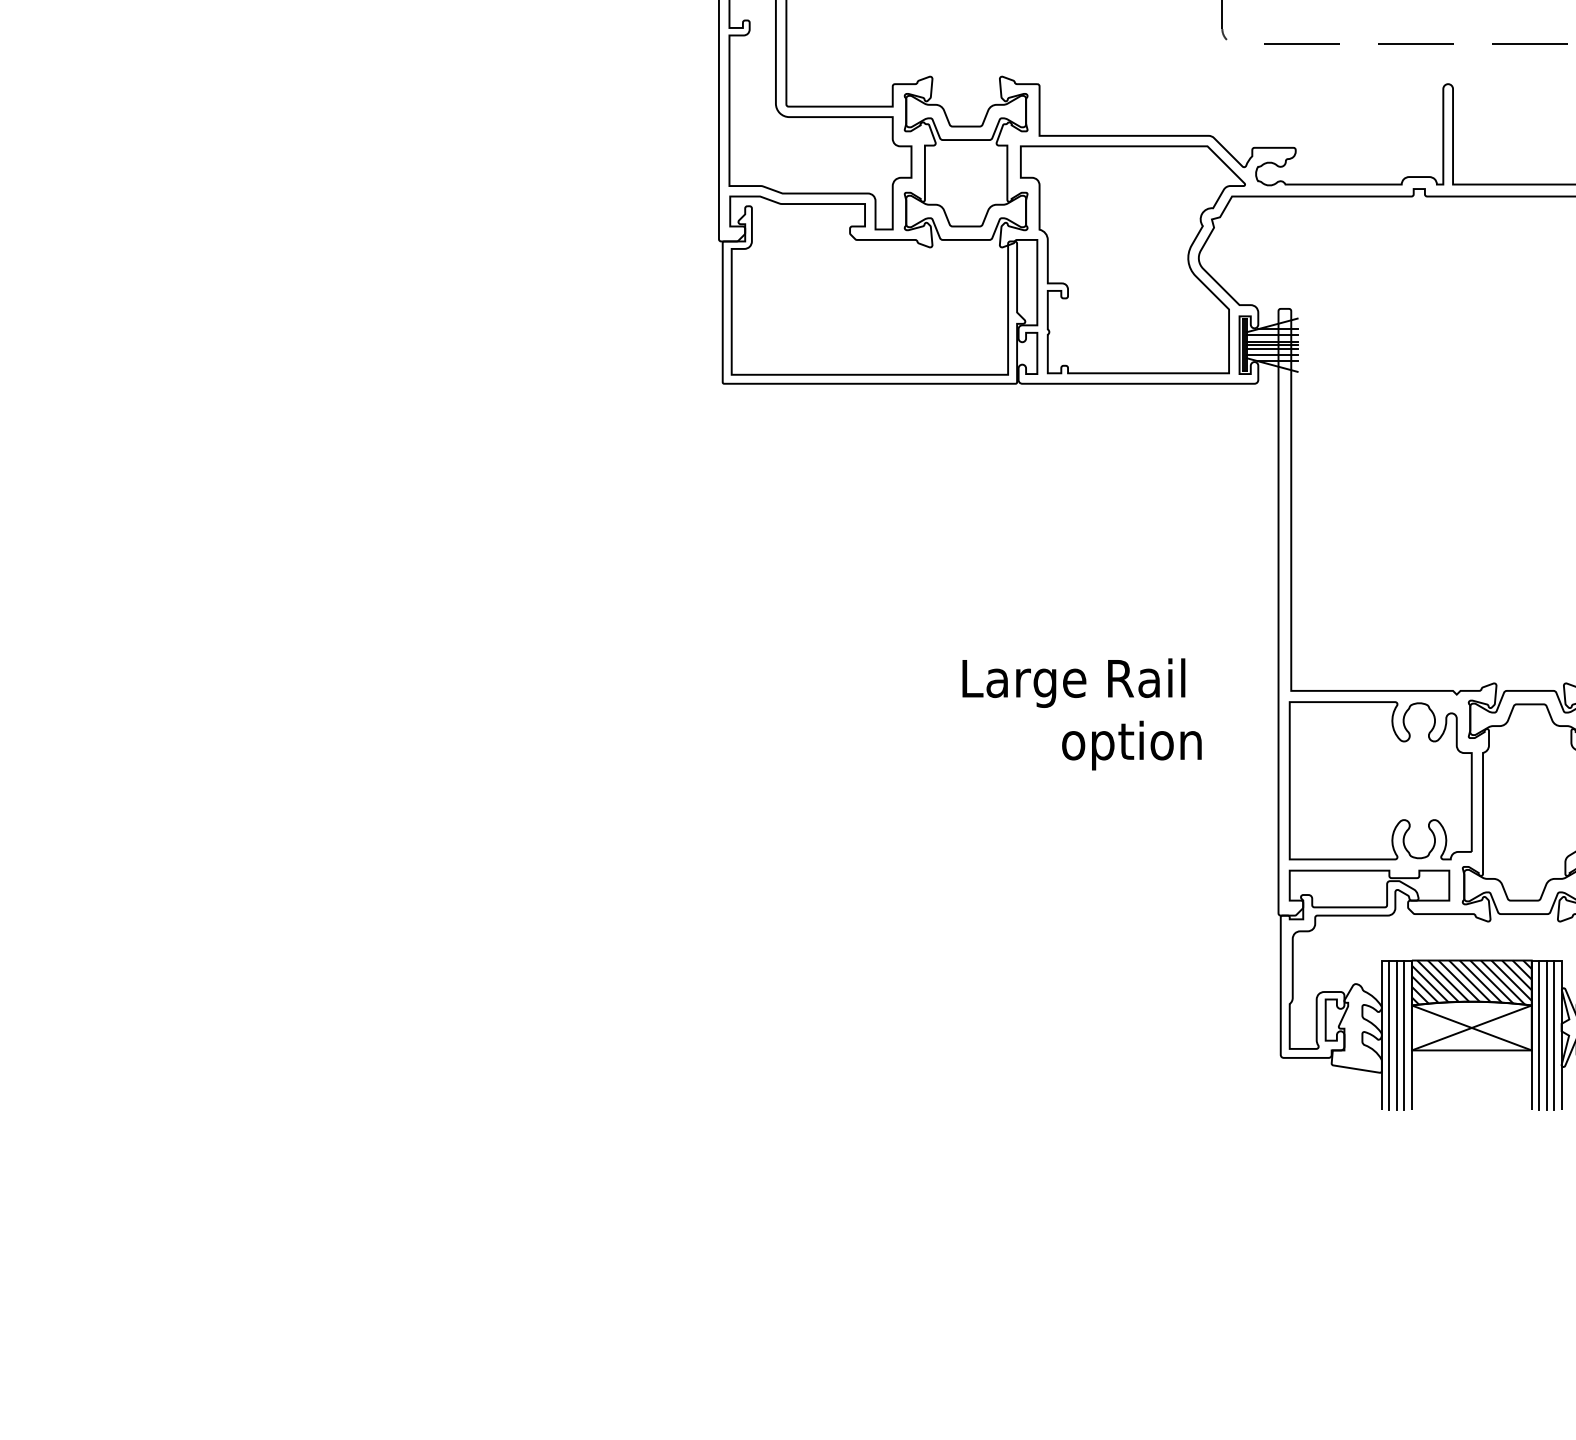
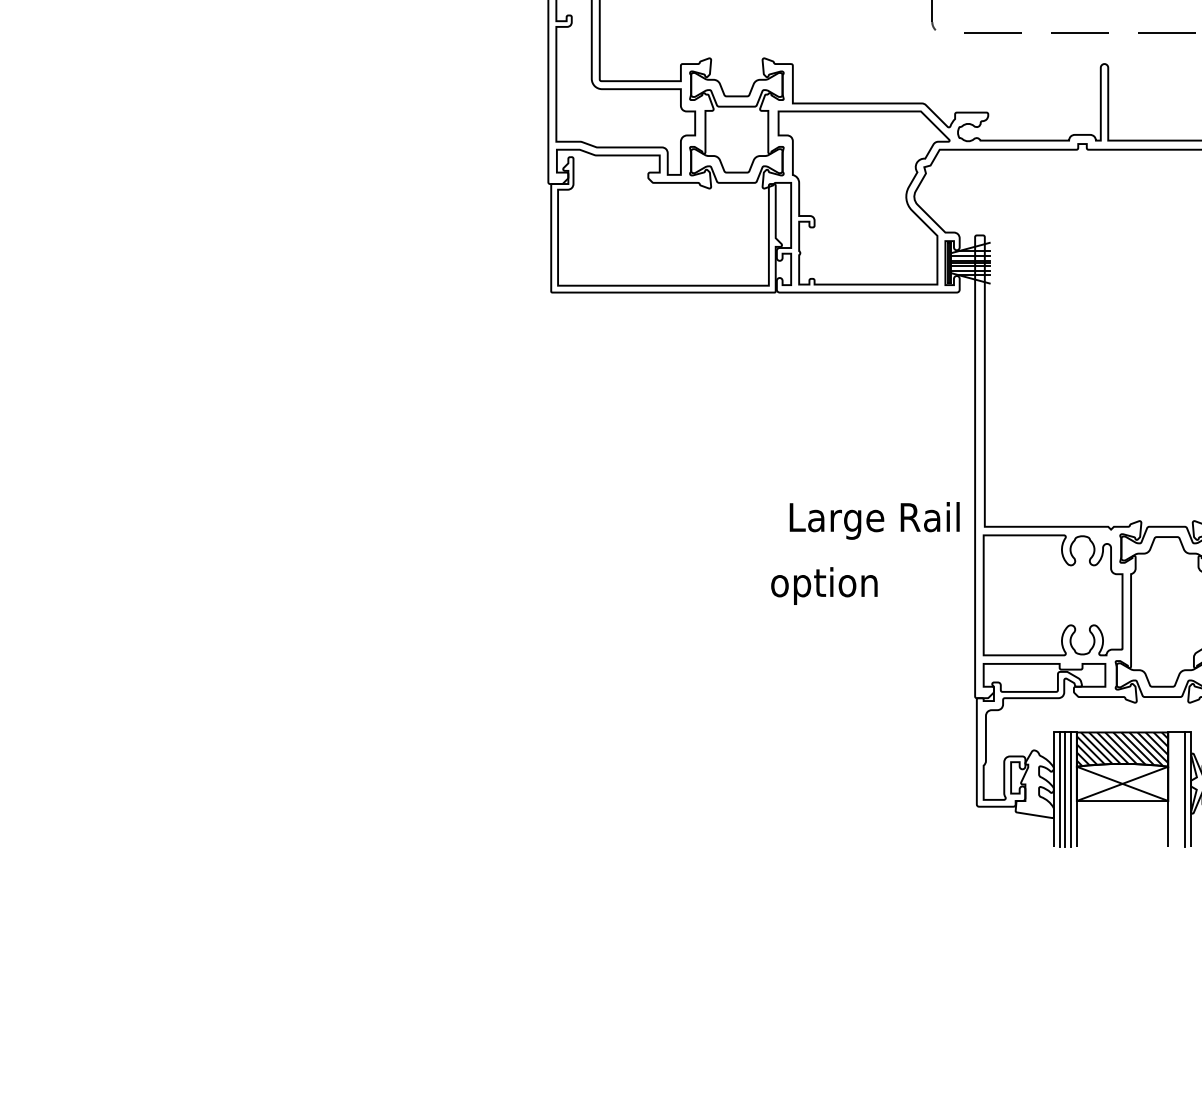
text: (1073, 682) -> (874, 520), moved
text: (1131, 745) -> (824, 585), moved
line: (1539, 1035) -> (1174, 789), removed
line: (1546, 1035) -> (1179, 789), removed

